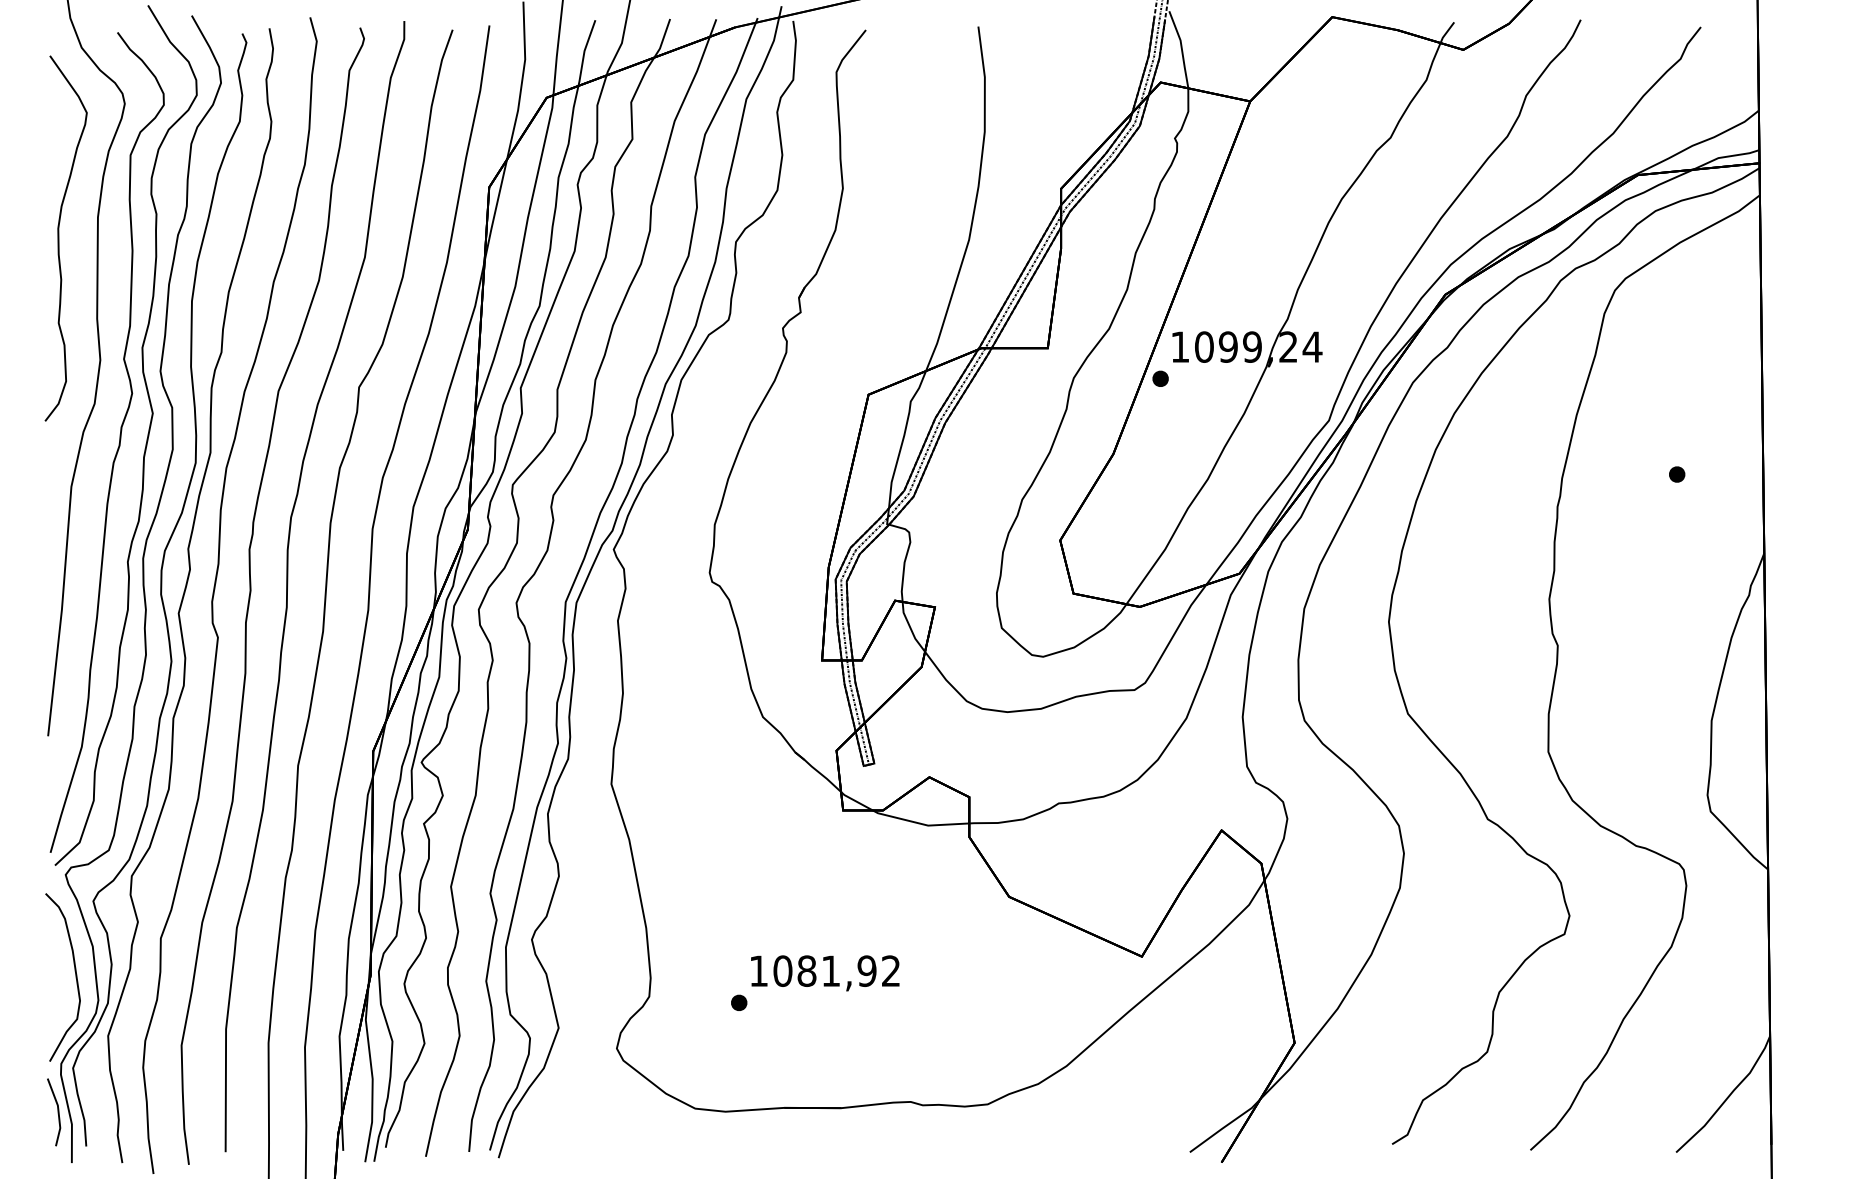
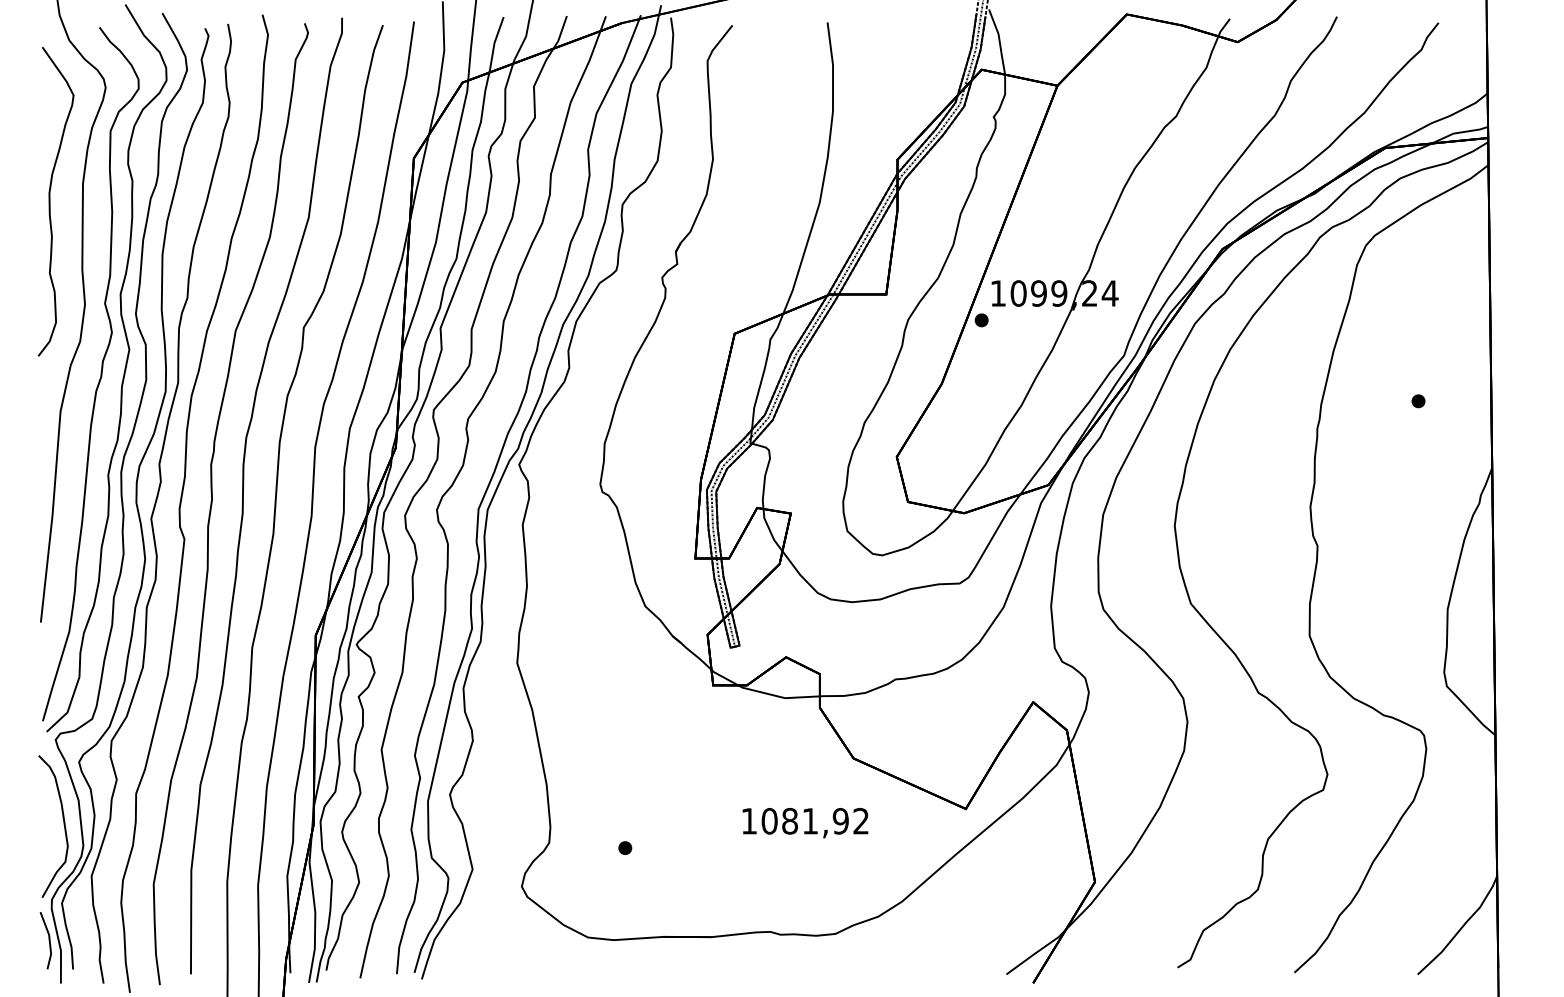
text: (825, 973) -> (805, 823), moved

